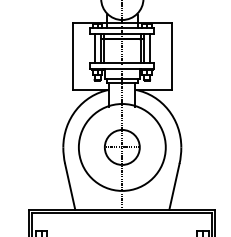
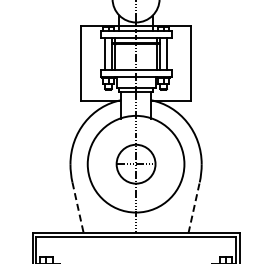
line: (174, 186) -> (194, 207), solid -> dashed
line: (70, 187) -> (78, 208), solid -> dashed

